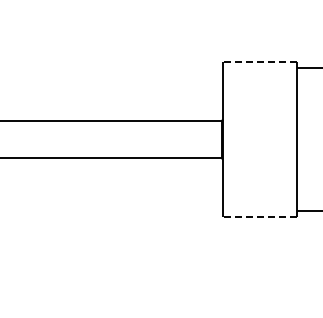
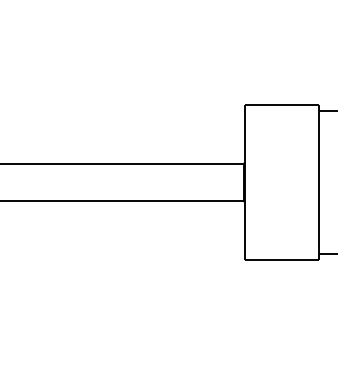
line: (259, 61) -> (281, 104), dashed -> solid
line: (259, 217) -> (281, 260), dashed -> solid

